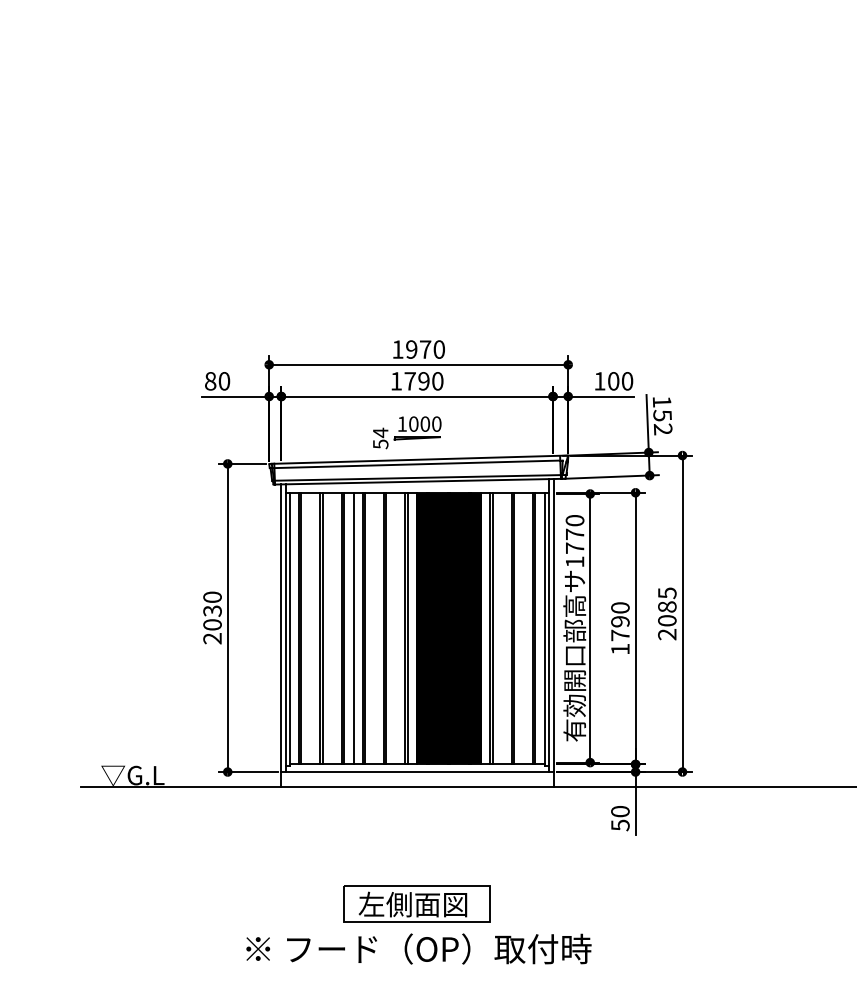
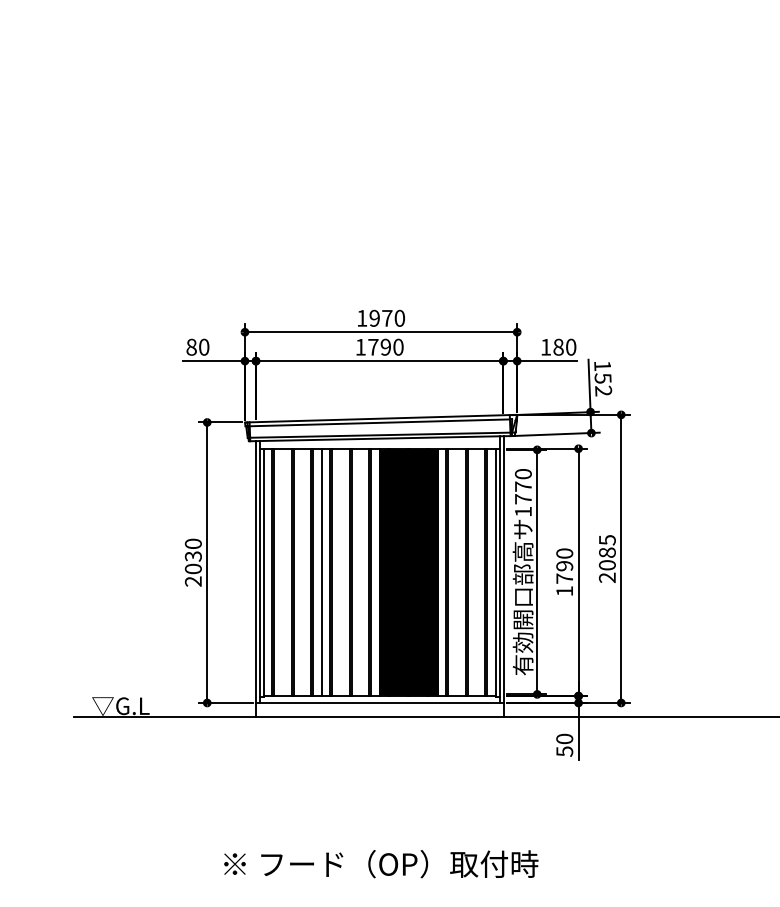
text: (613, 381) -> (558, 347), 100 -> 180
part: (407, 432) -> (370, 393), removed
part: (416, 904) -> (379, 823), removed

